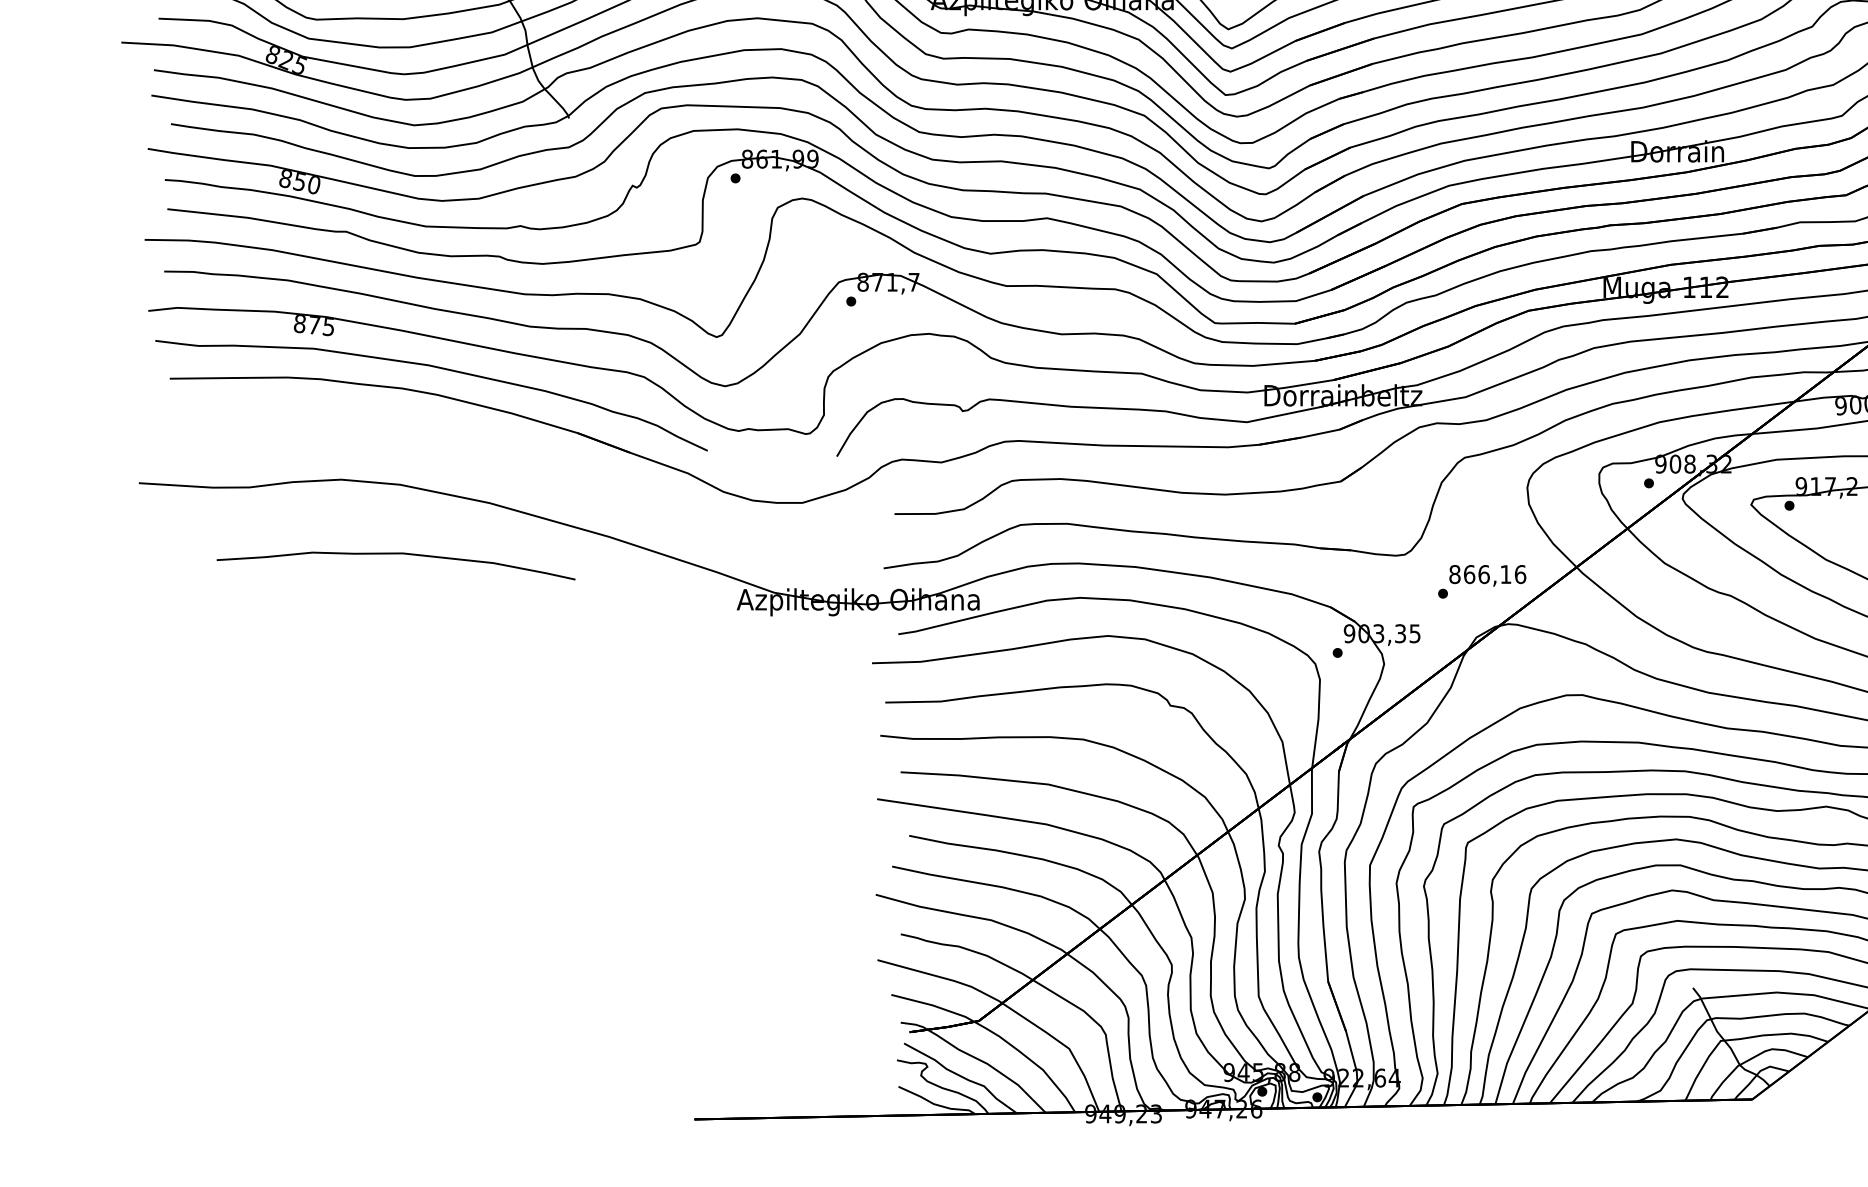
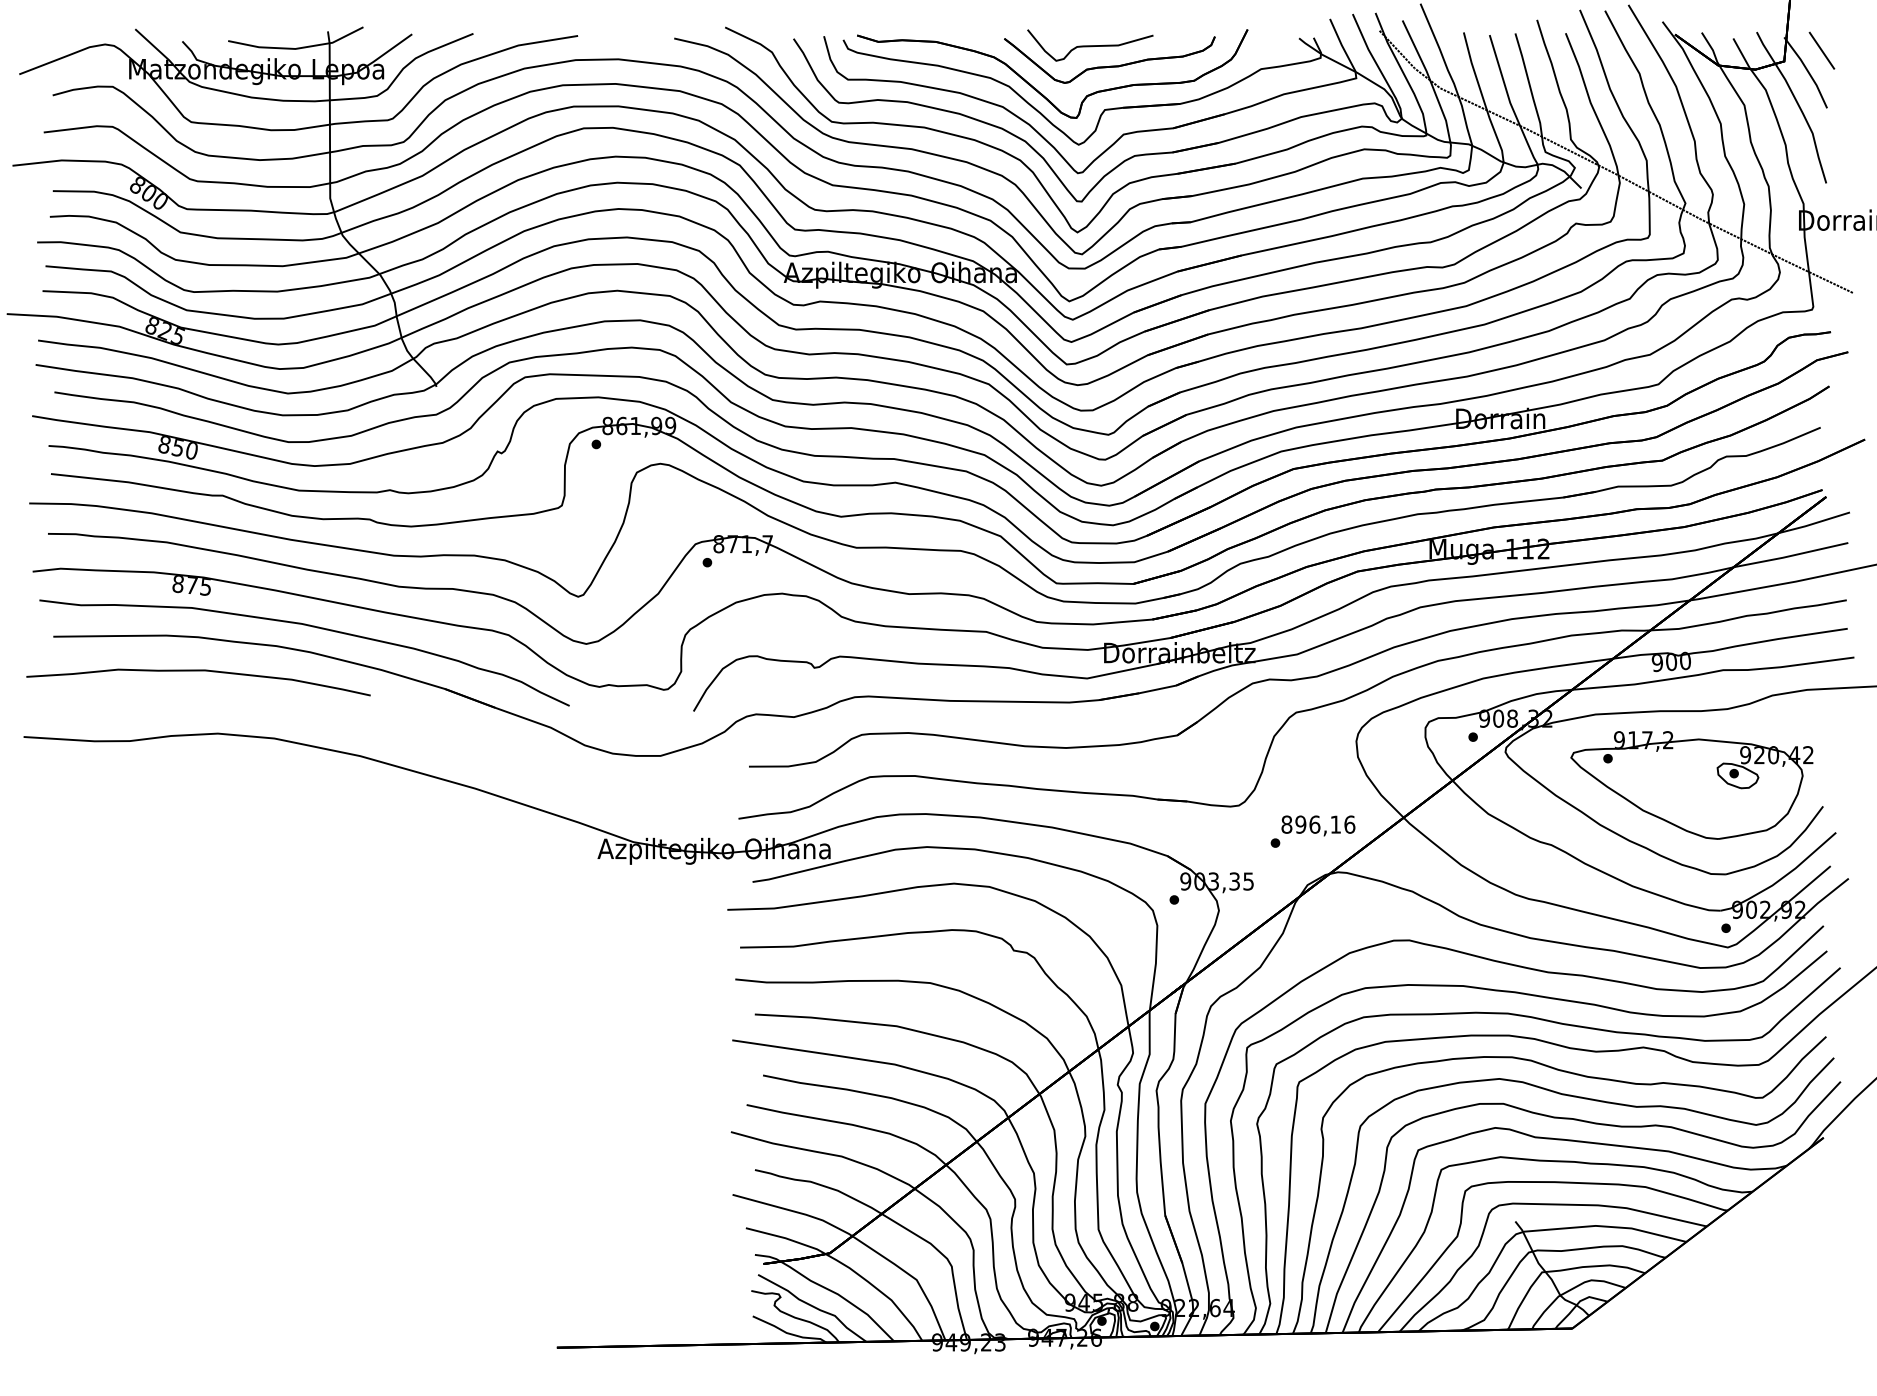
part: (396, 554) -> (198, 671), moved
text: (1469, 574) -> (1300, 824), 866,16 -> 896,16

